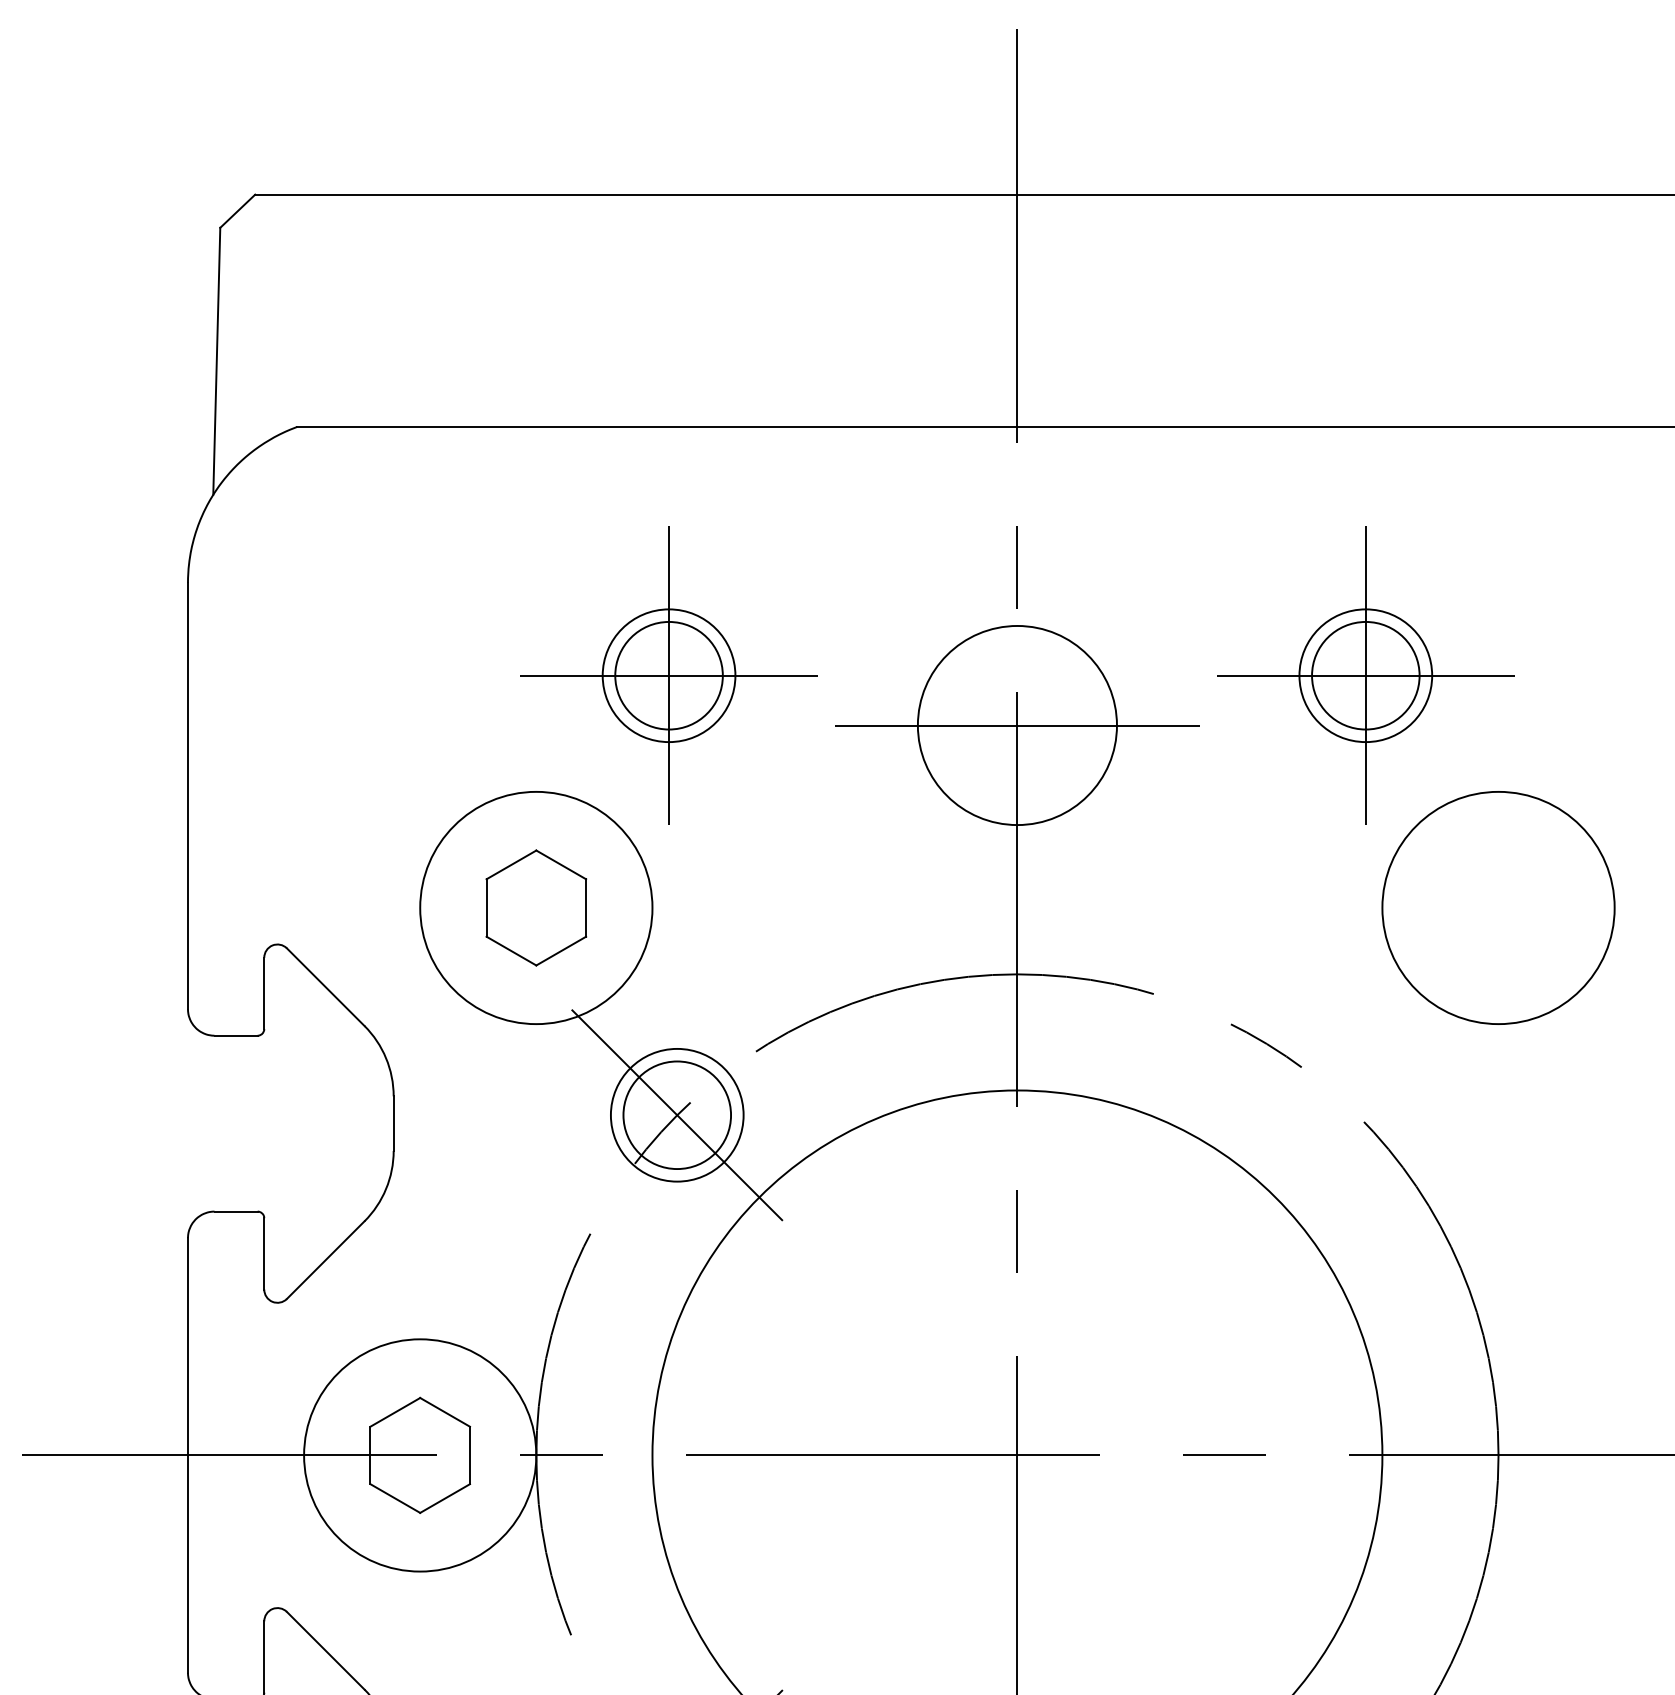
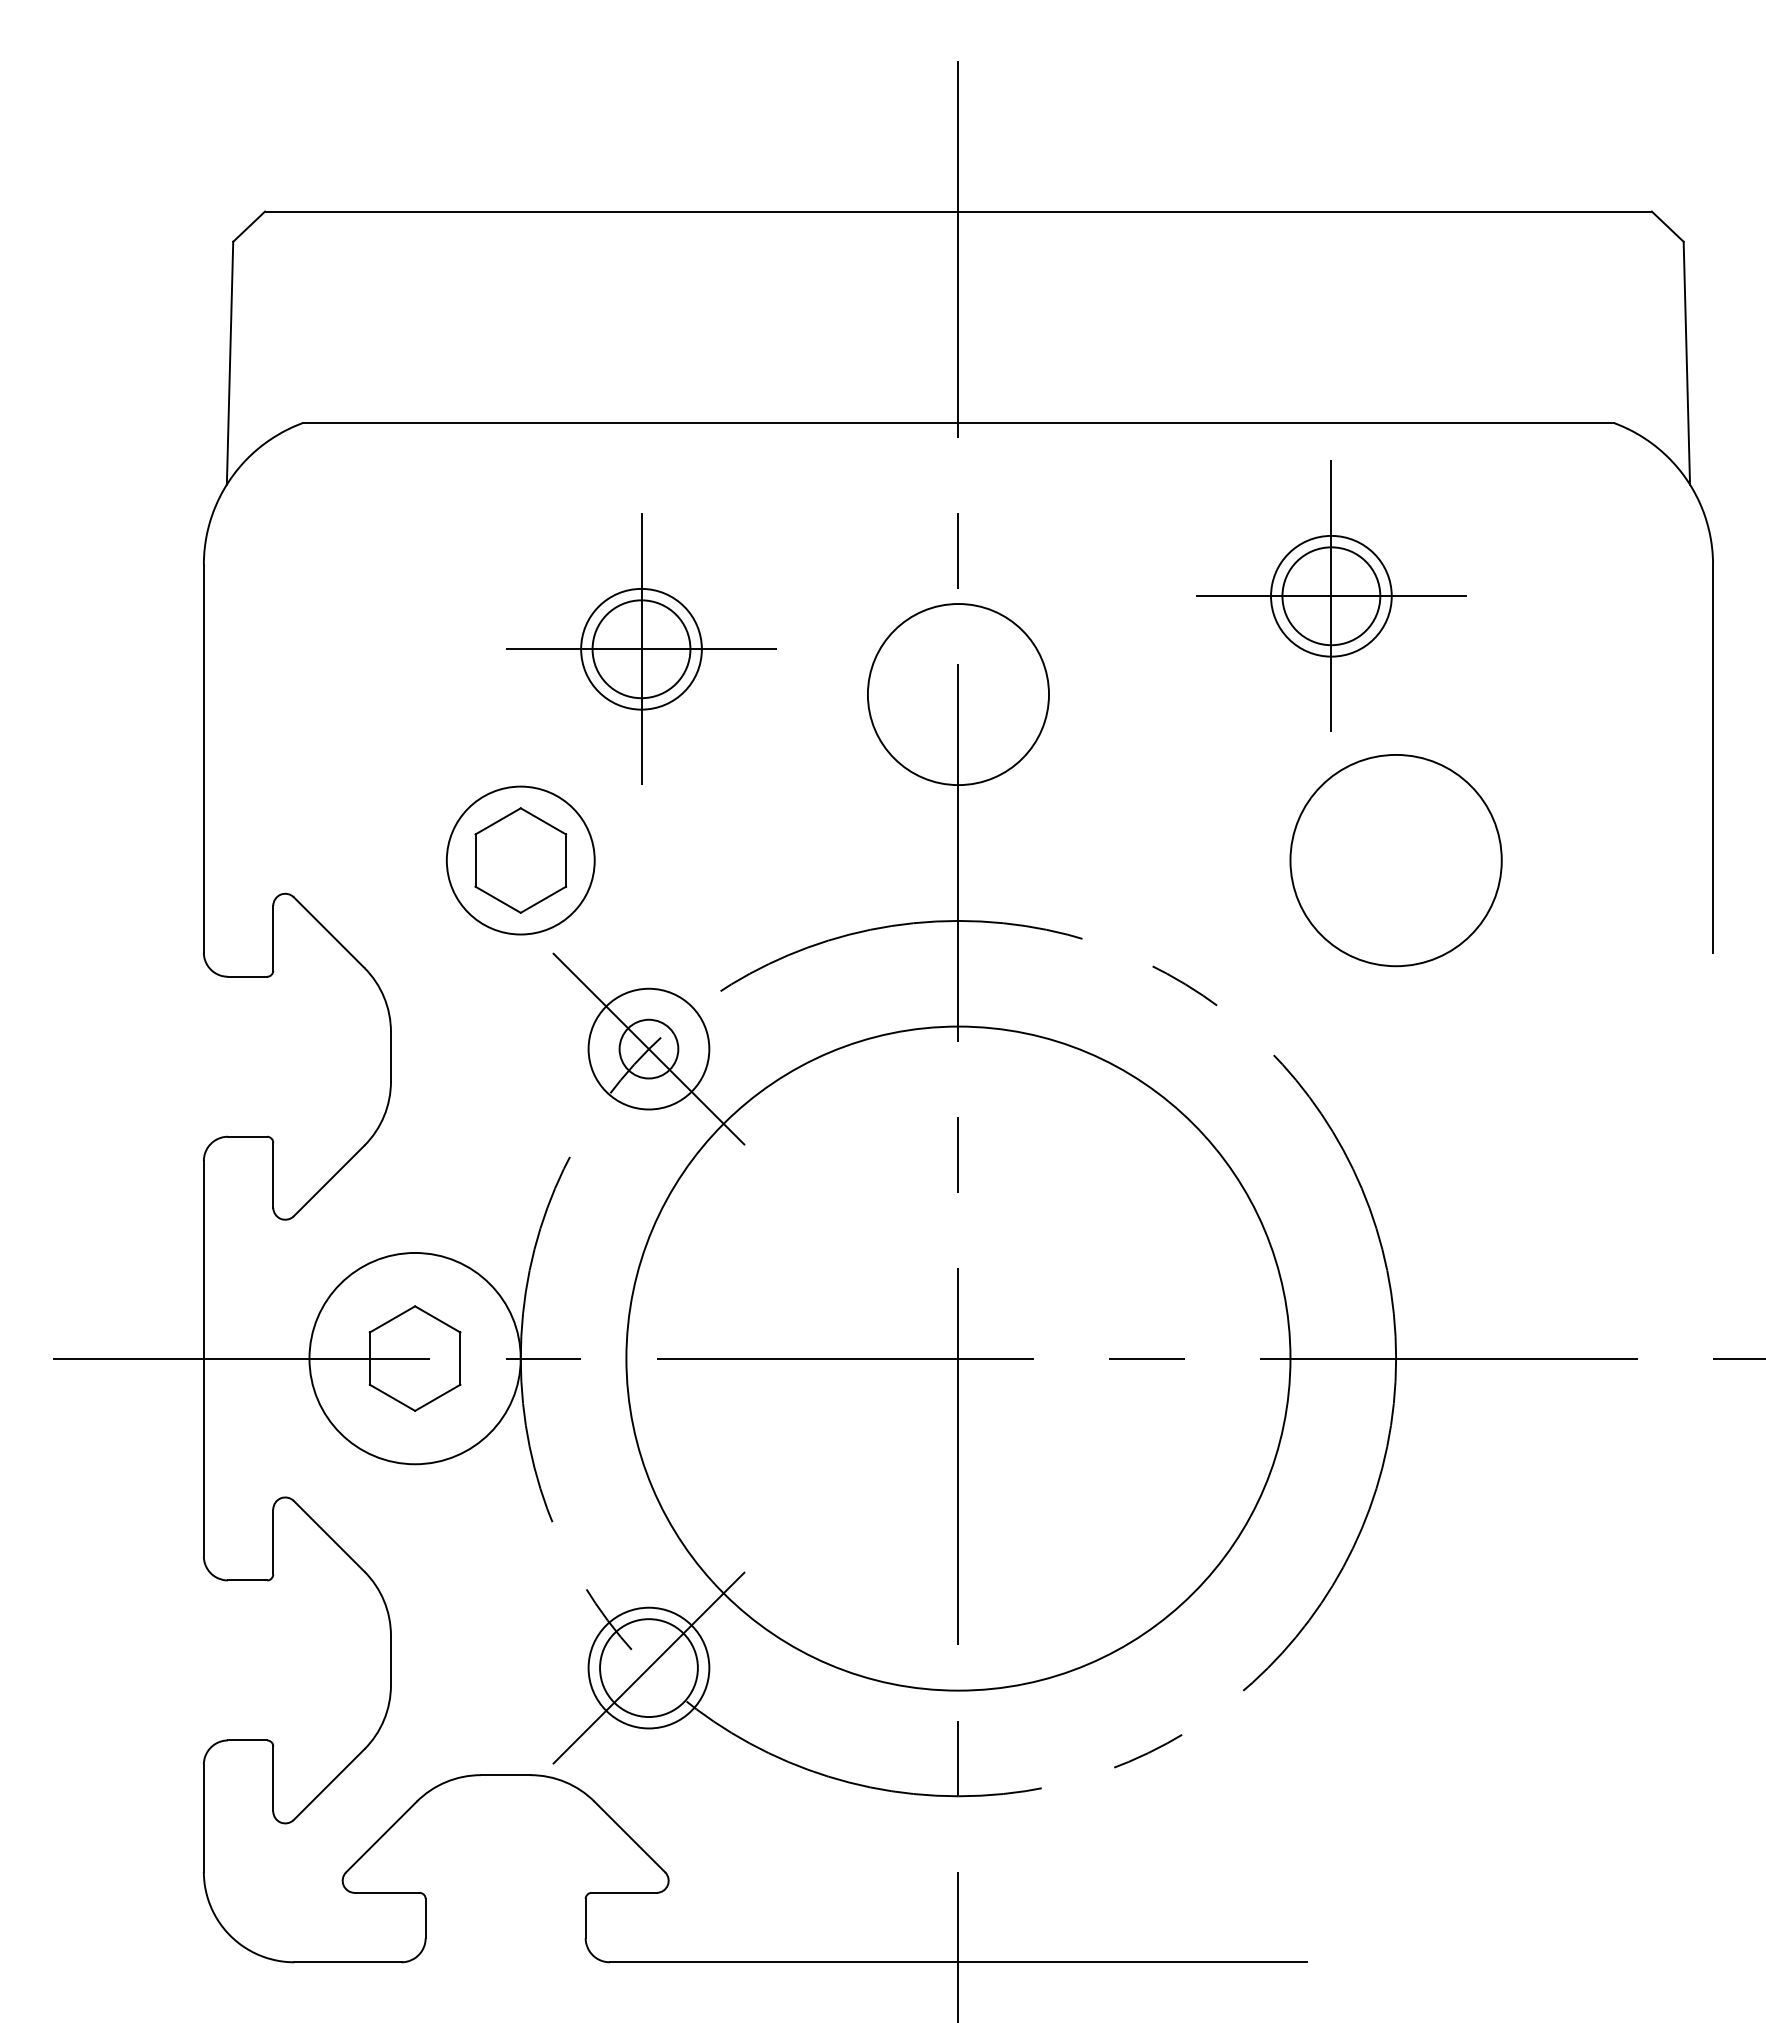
part: (1365, 674) -> (1331, 595), moved
line: (1017, 725) -> (958, 694), removed
circle: (536, 907) -> (520, 860), size x0.7
circle: (676, 1115) -> (648, 1049), size x0.6

